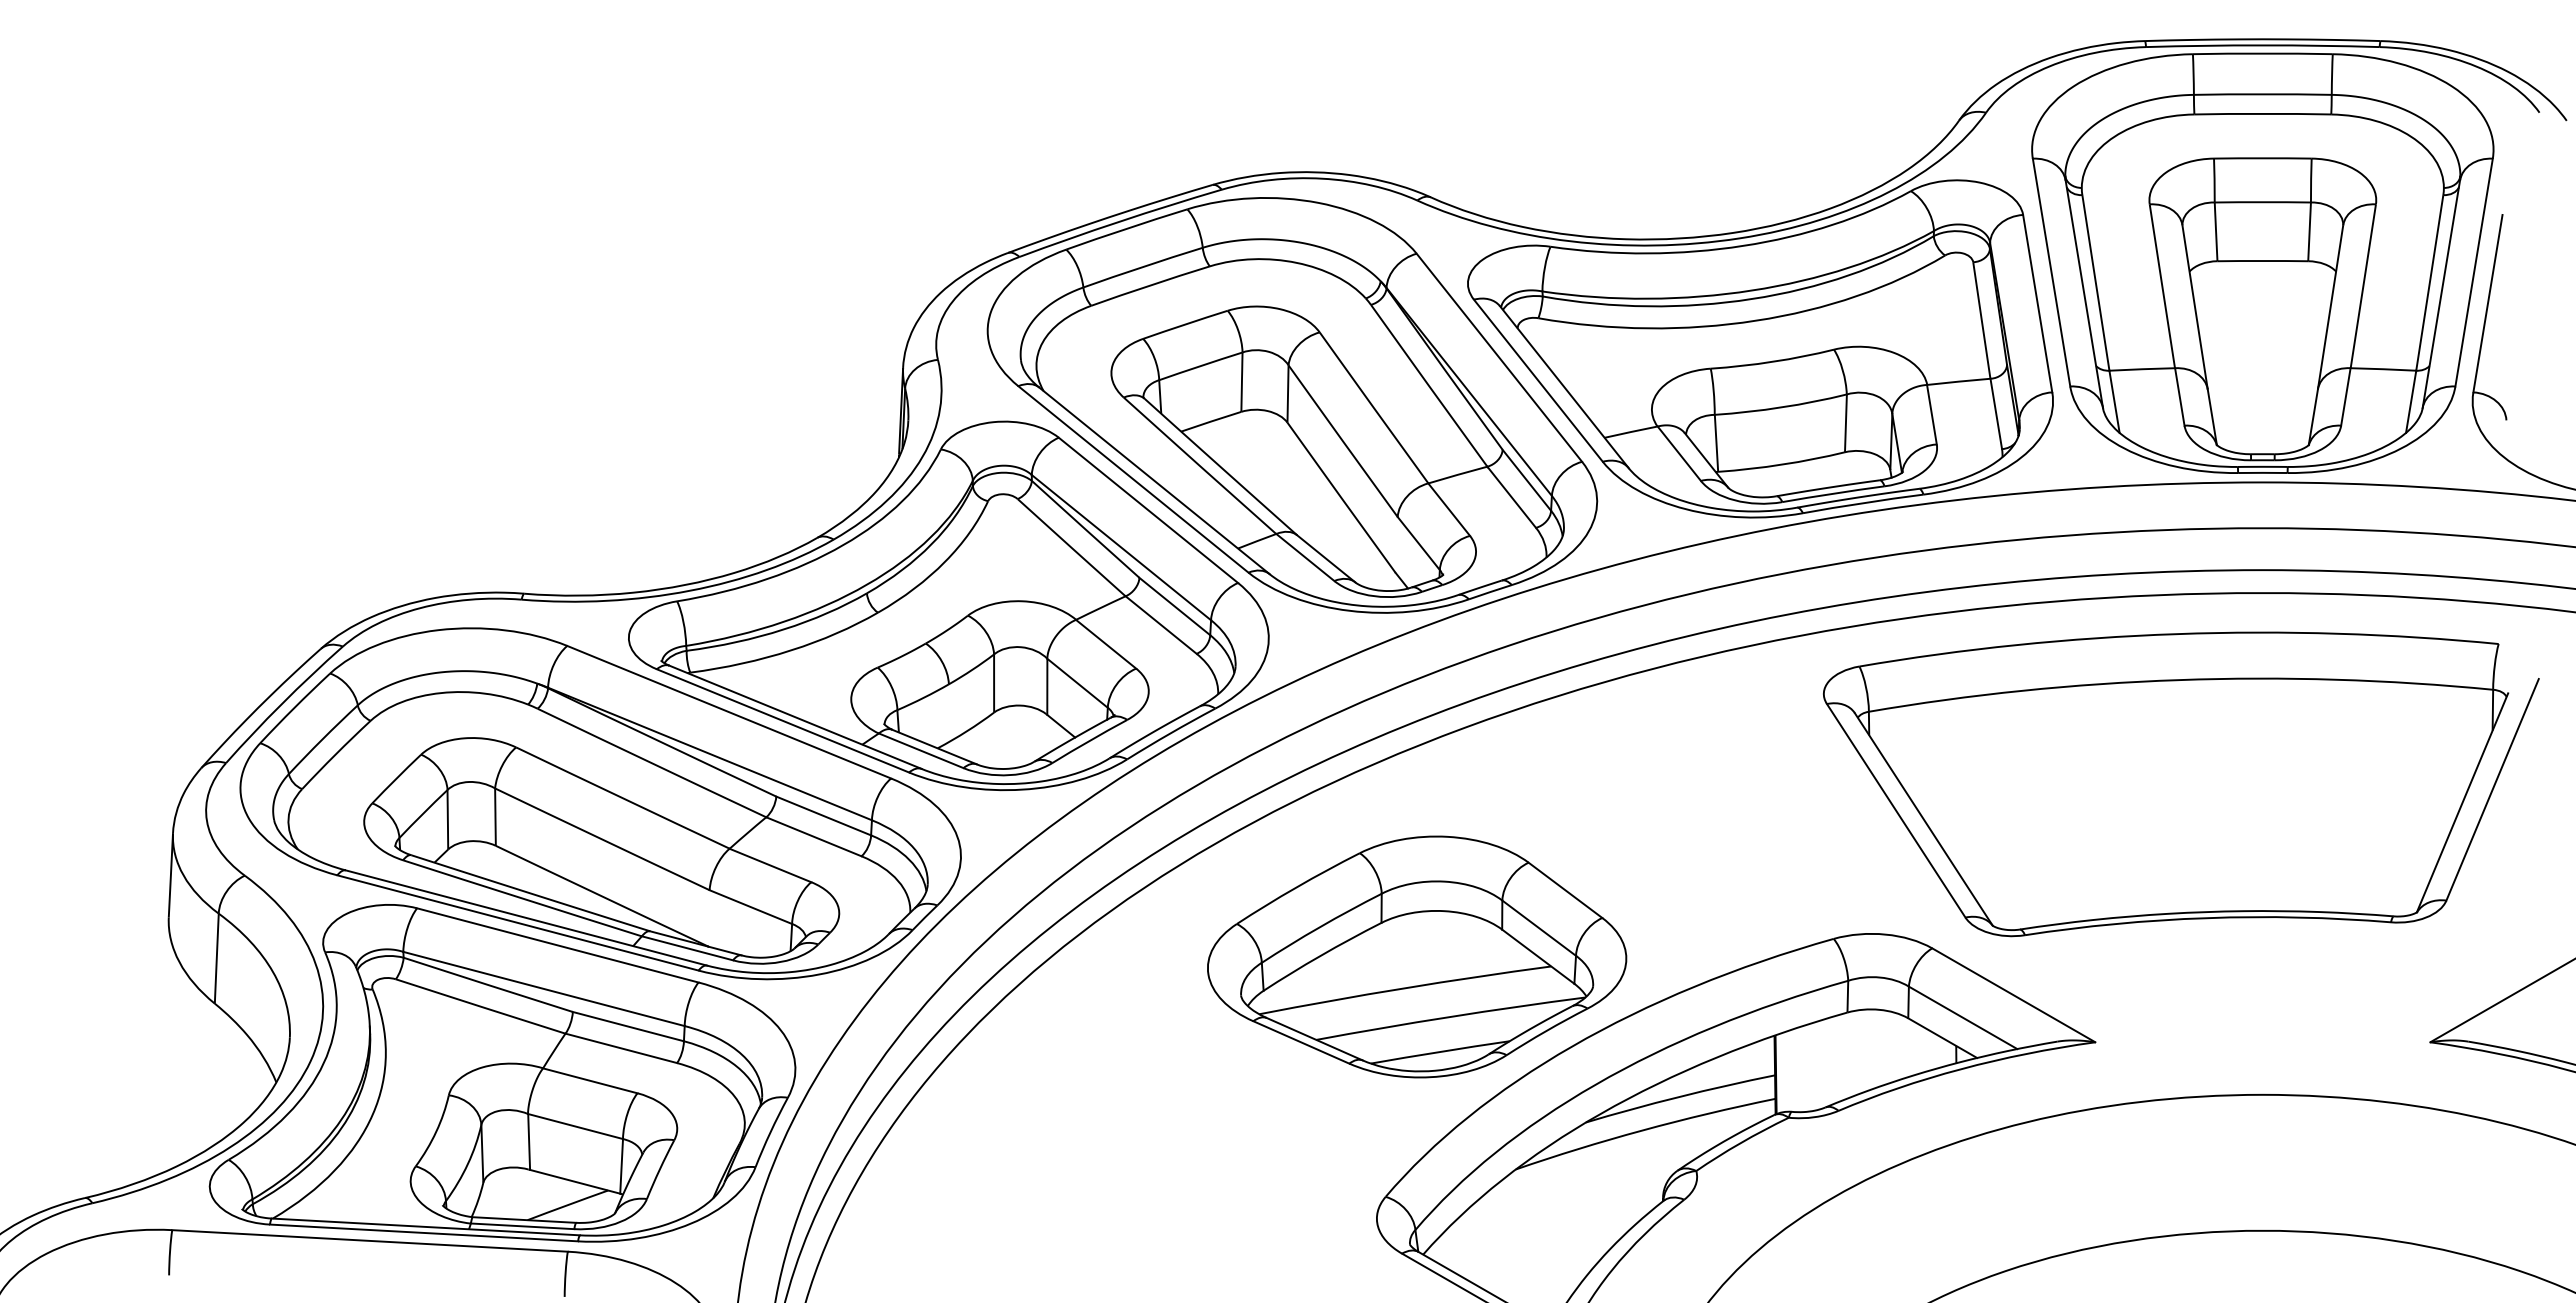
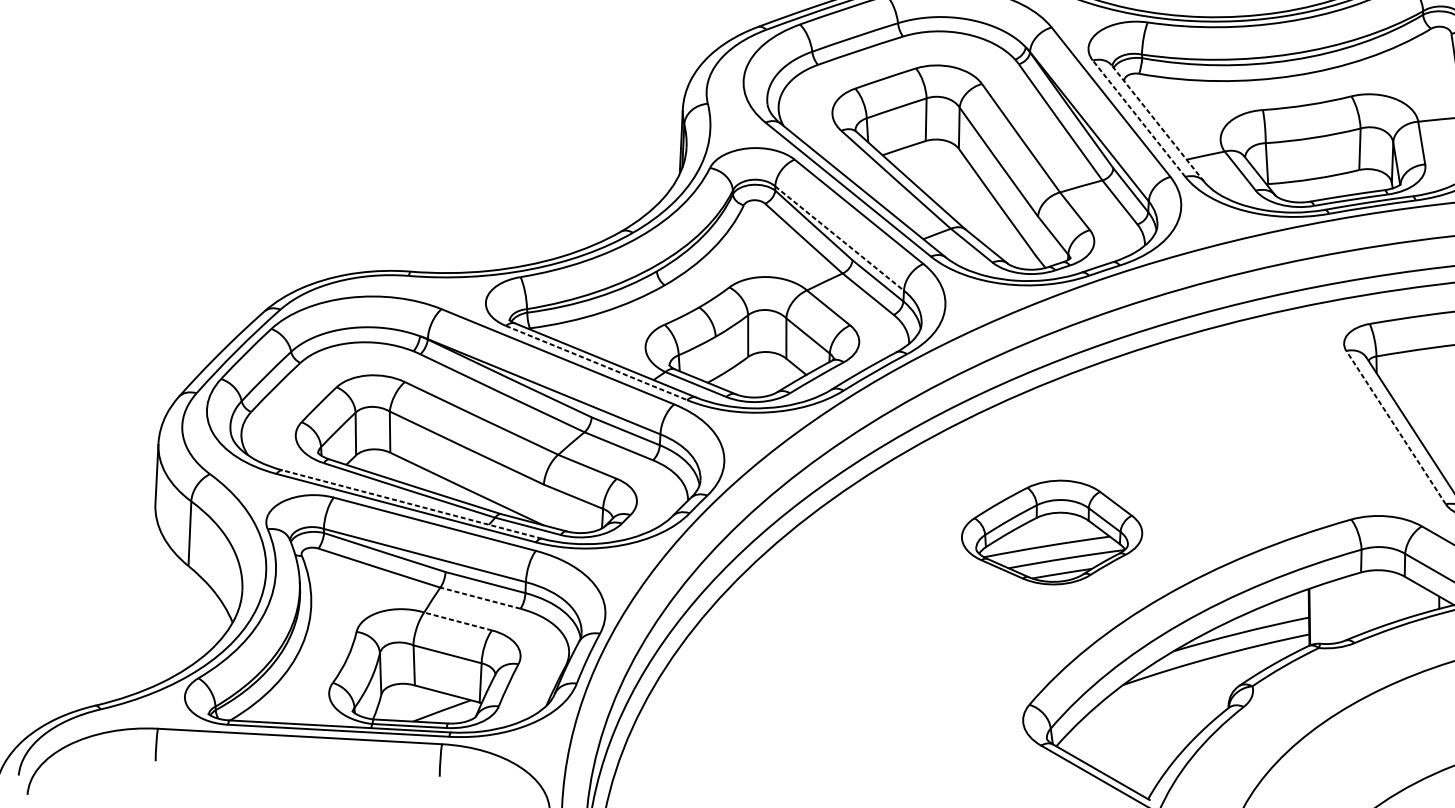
line: (1538, 380) -> (1139, 118), solid -> dashed
line: (1564, 387) -> (1157, 123), solid -> dashed
line: (1121, 547) -> (839, 238), solid -> dashed
line: (783, 721) -> (596, 363), solid -> dashed
line: (1895, 810) -> (1395, 427), solid -> dashed
line: (526, 917) -> (412, 504), solid -> dashed
part: (1417, 956) -> (1052, 532), size x0.6
line: (621, 1048) -> (480, 598), solid -> dashed
line: (590, 1080) -> (458, 621), solid -> dashed

